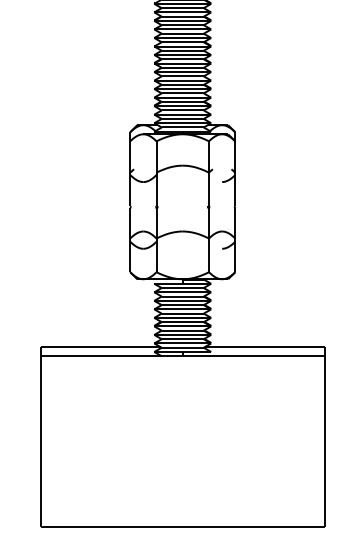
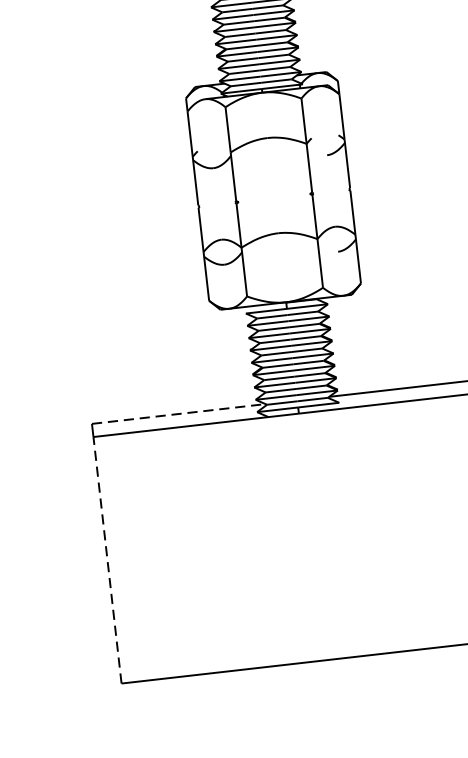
line: (101, 347) -> (179, 414), solid -> dashed
line: (40, 440) -> (107, 558), solid -> dashed

